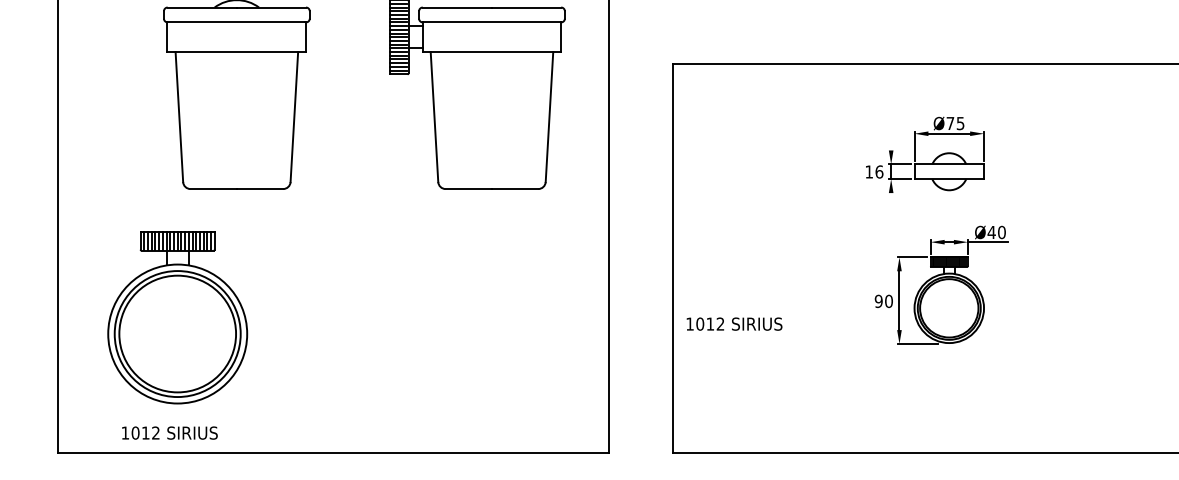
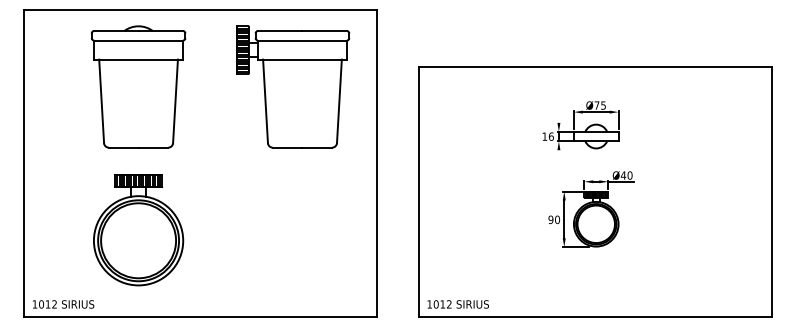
part: (177, 318) -> (138, 230), moved
text: (733, 324) -> (457, 304), moved
text: (169, 433) -> (63, 304), moved

